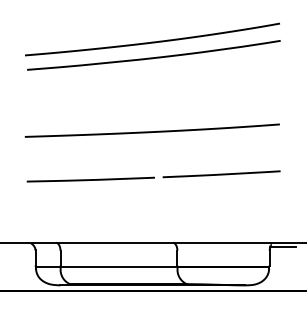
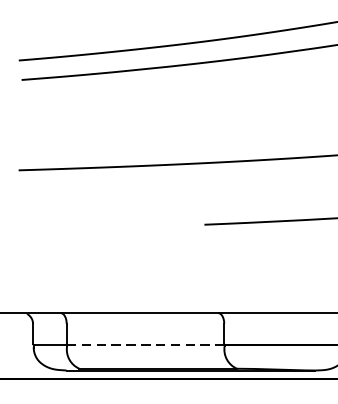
line: (90, 179) -> (107, 227), removed
line: (118, 266) -> (144, 345), solid -> dashed

